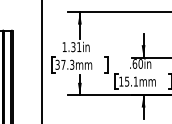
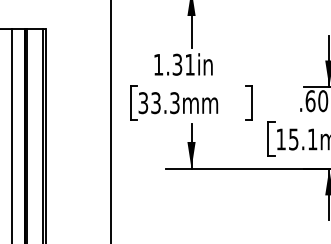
text: (63, 64) -> (156, 102), 37.3mm -> 33.3mm

